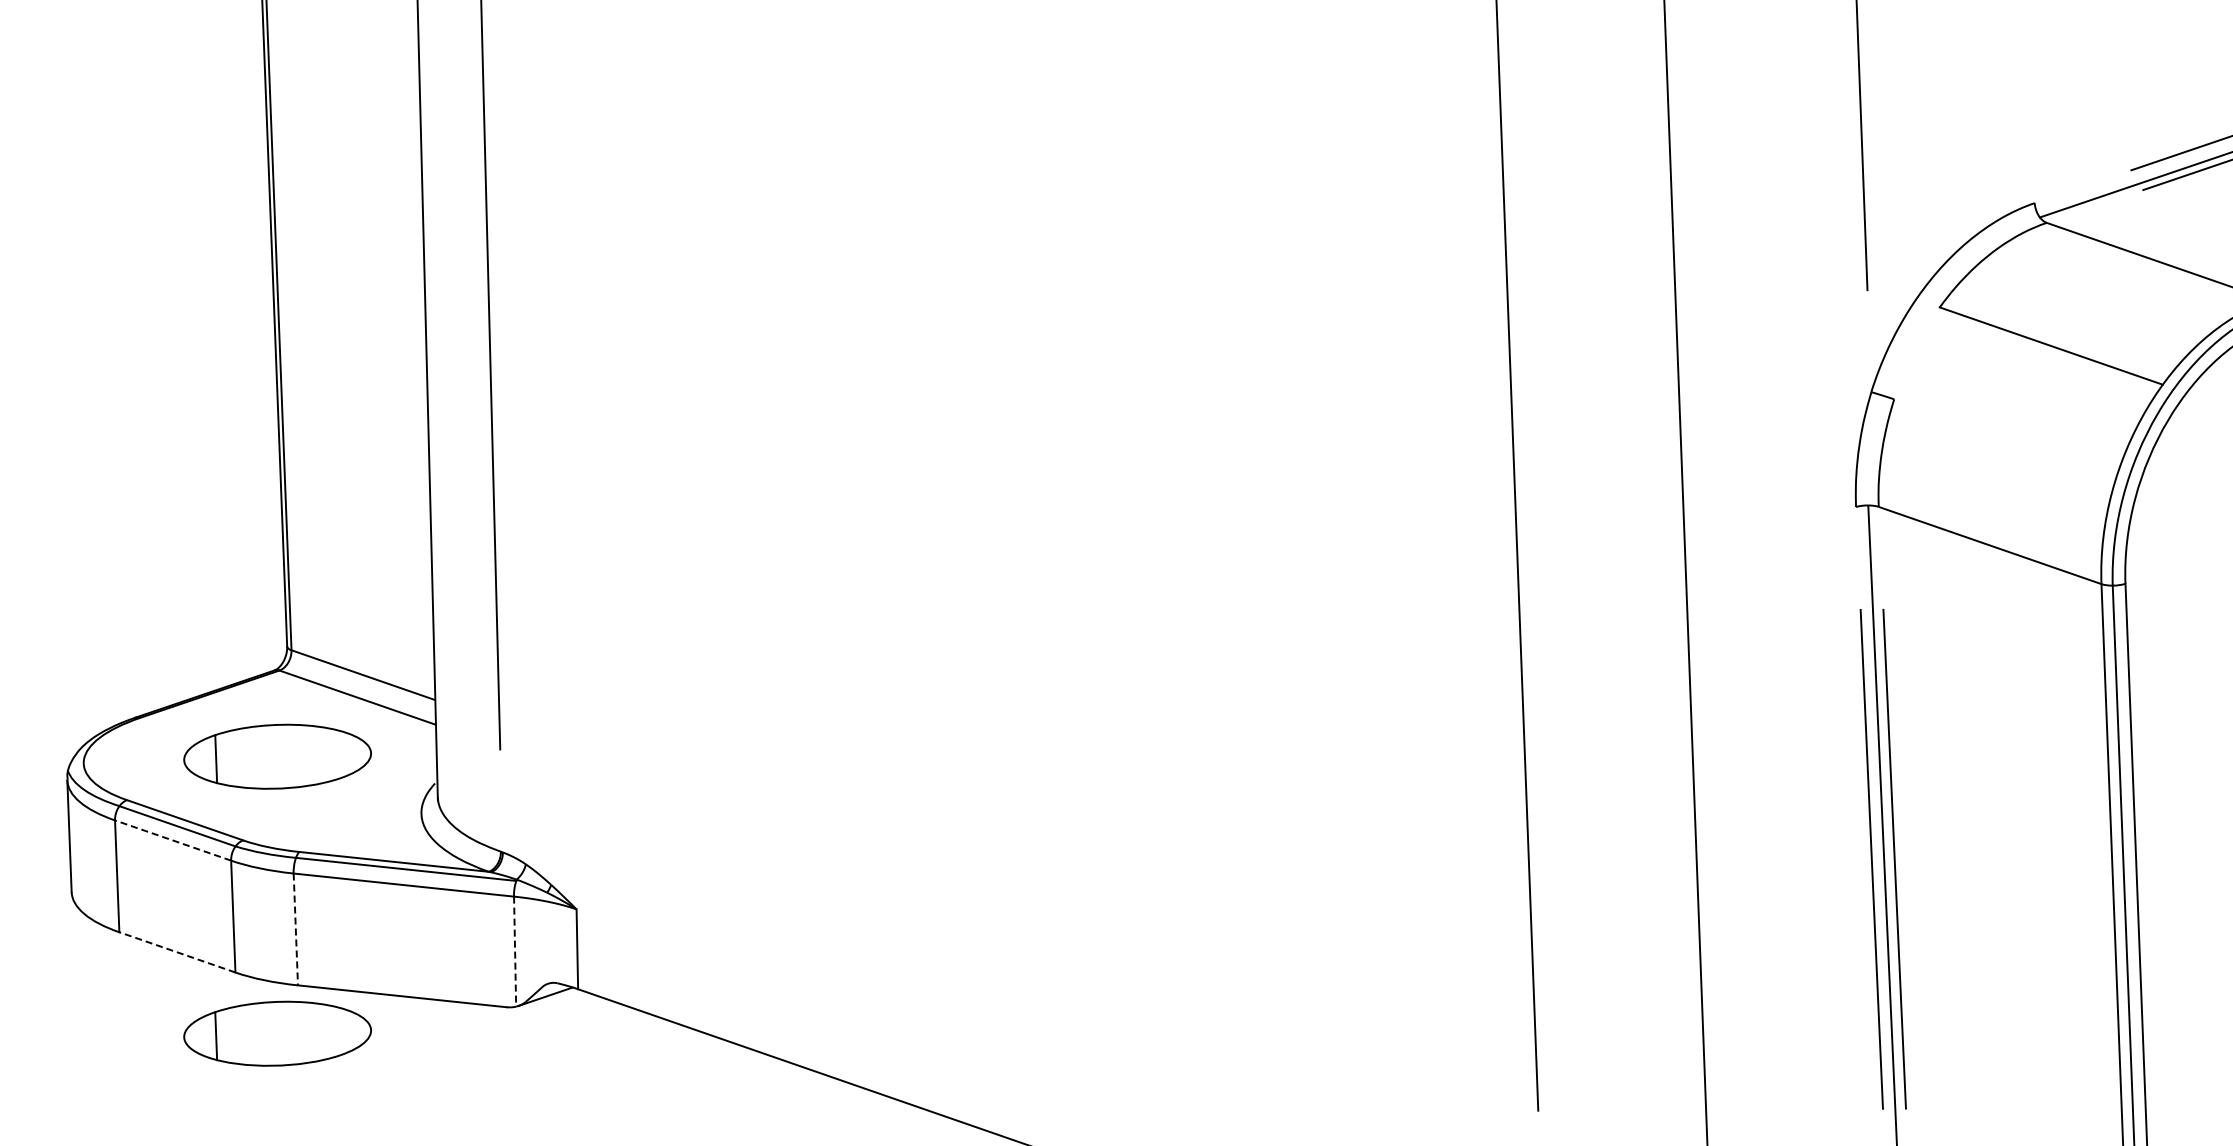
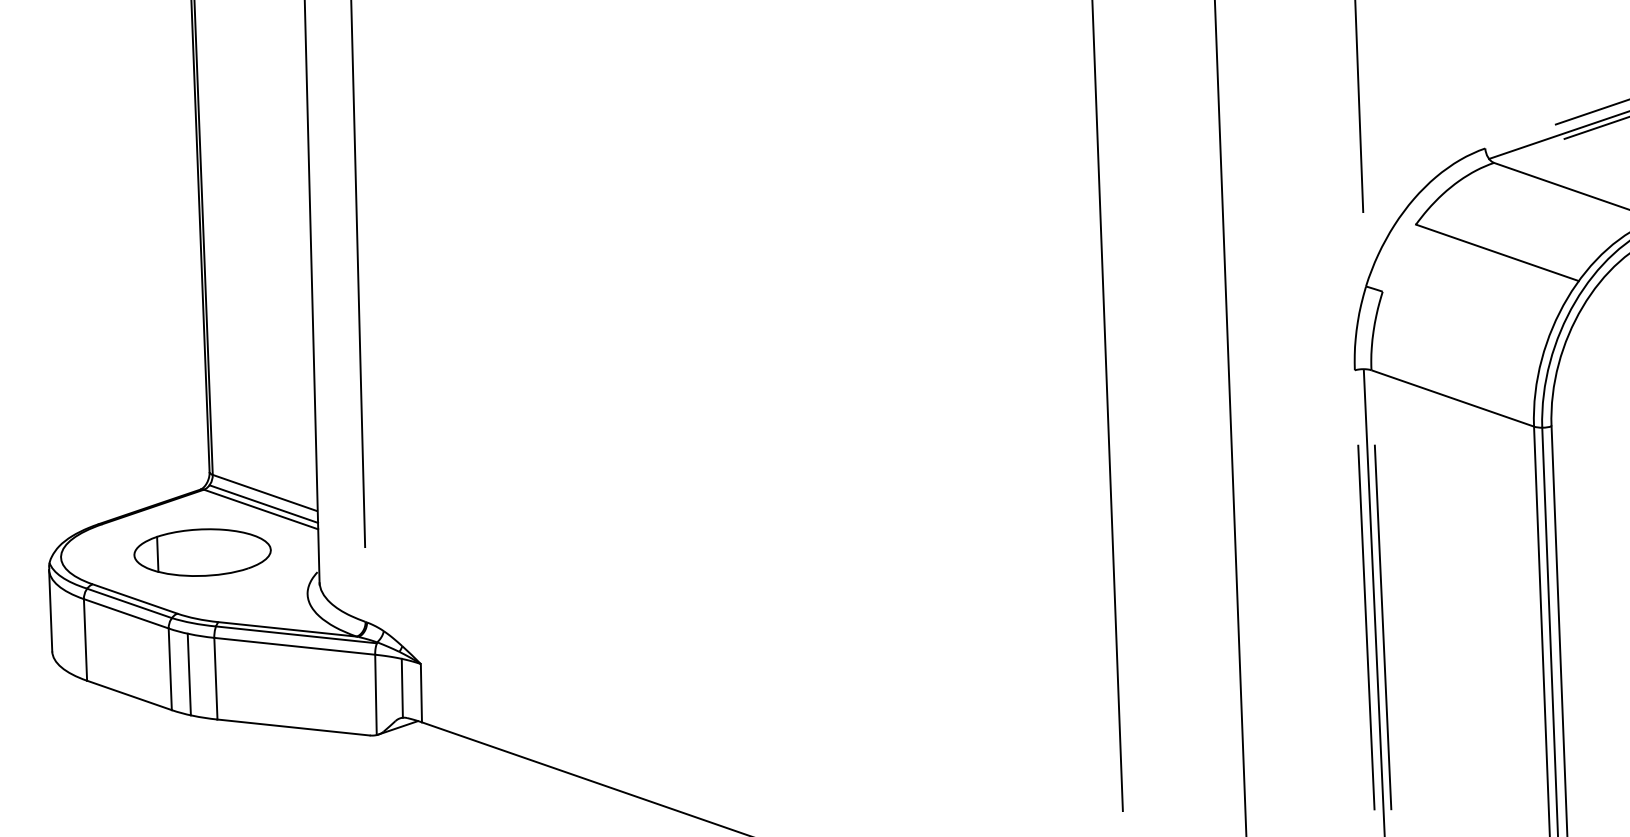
line: (361, 690) -> (263, 504), added
line: (172, 840) -> (125, 613), dashed -> solid
line: (259, 923) -> (189, 674), added
line: (295, 929) -> (215, 678), dashed -> solid
line: (550, 942) -> (401, 688), added
line: (176, 952) -> (128, 695), dashed -> solid
line: (515, 952) -> (376, 695), dashed -> solid
part: (277, 1033) -> (202, 754), removed

